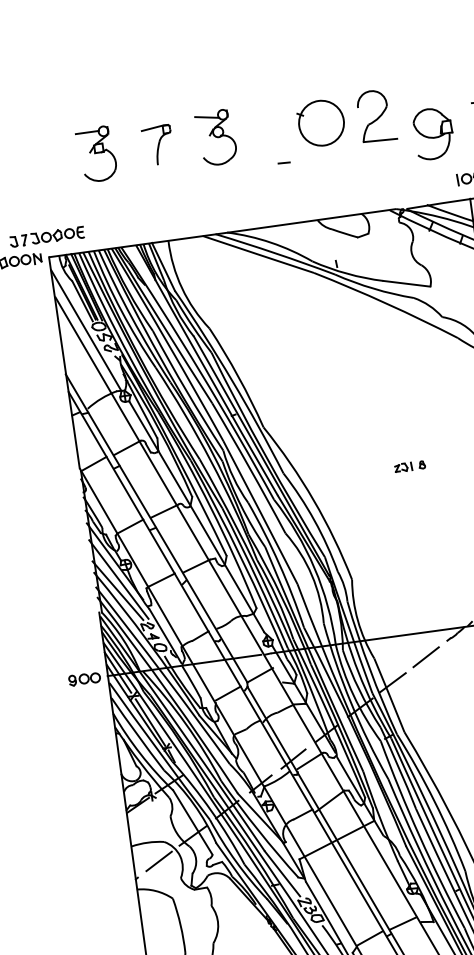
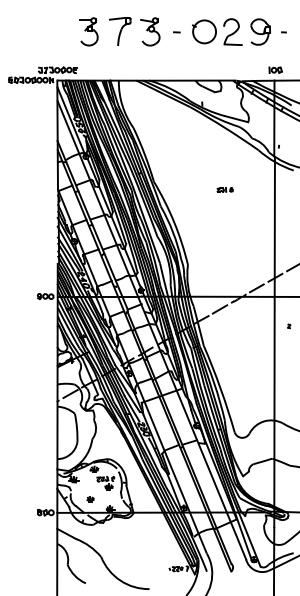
part: (433, 132) -> (260, 31), moved
part: (158, 145) -> (120, 31), size x1.43
line: (283, 163) -> (176, 32), moved
part: (408, 466) -> (224, 189), moved

